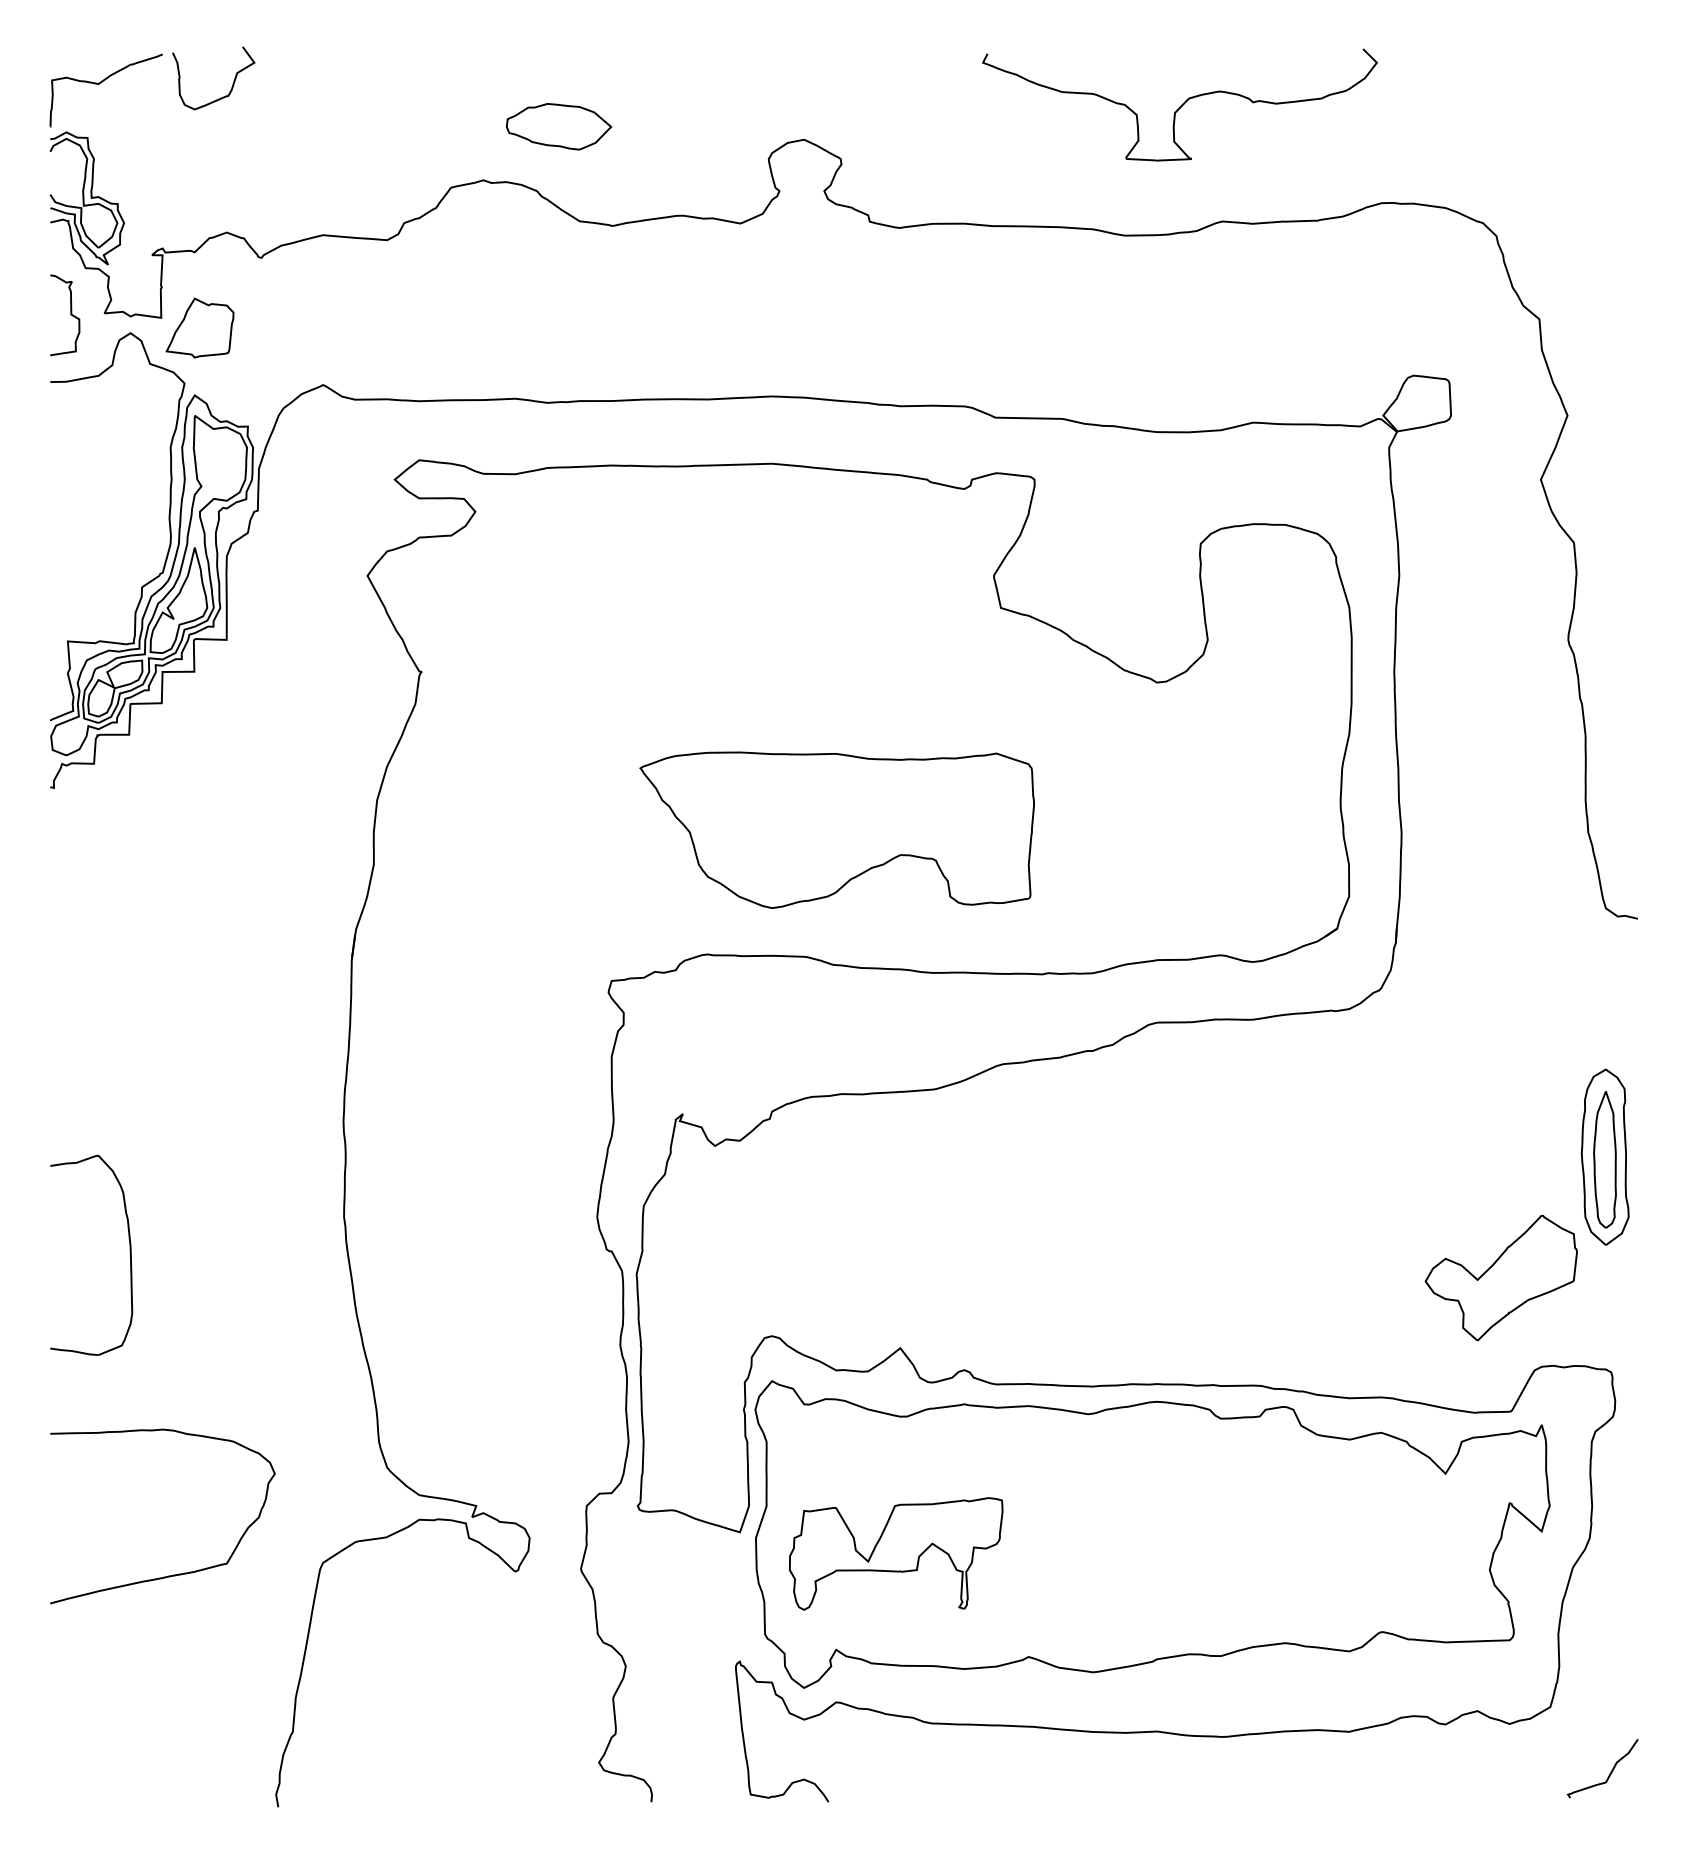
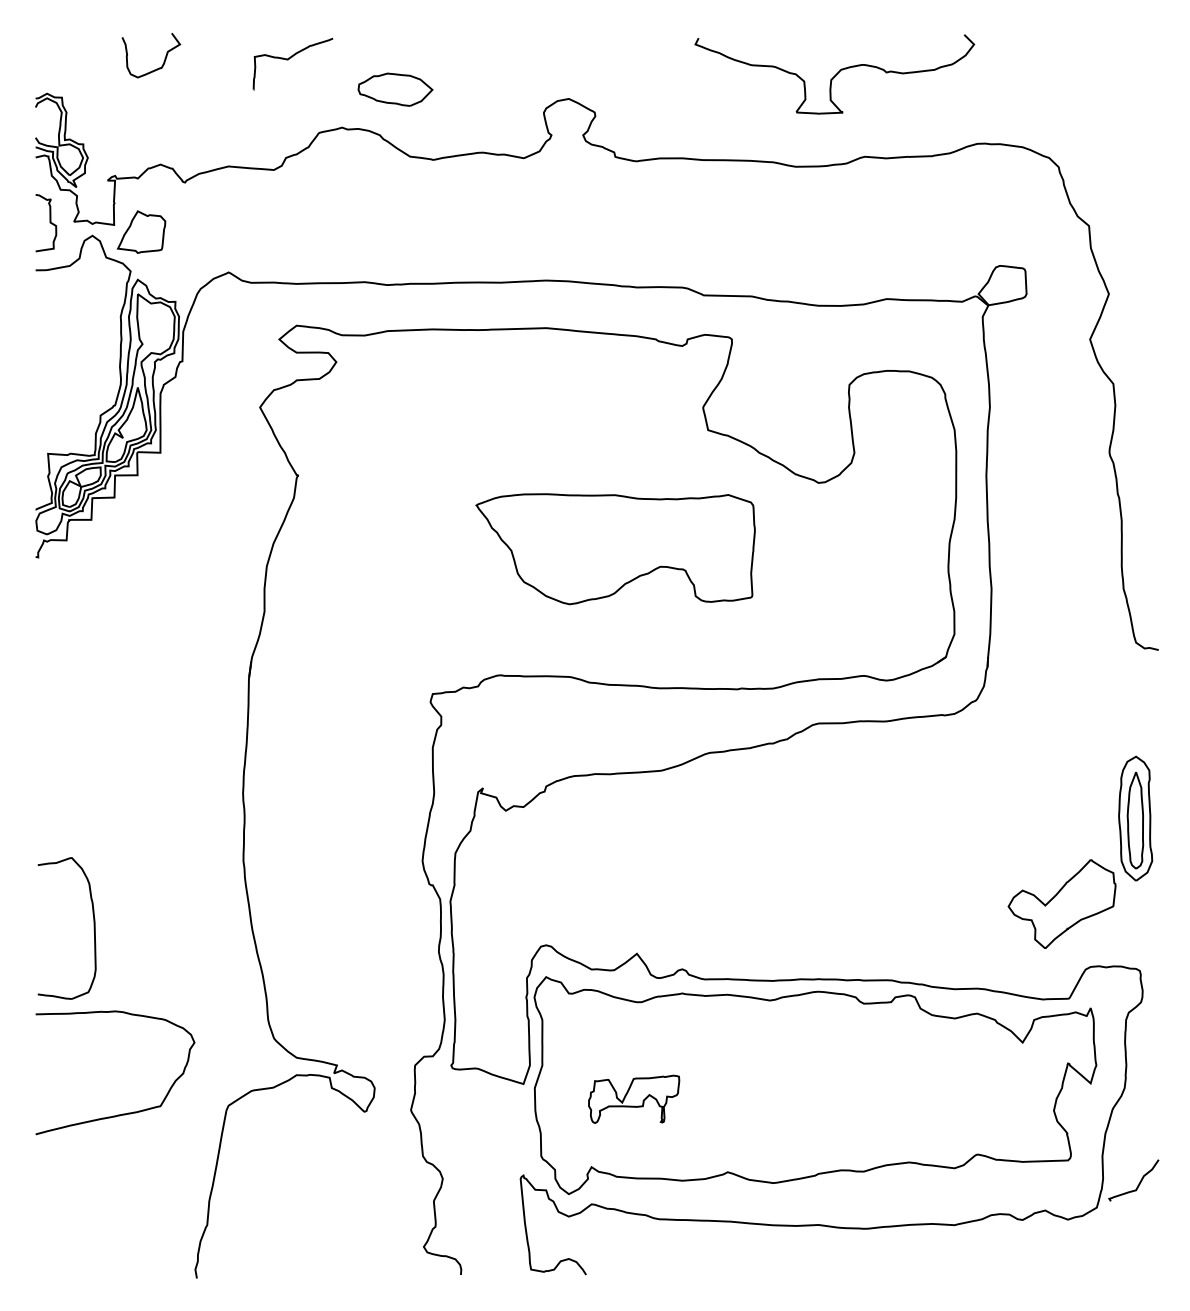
curve: (101, 83) -> (289, 59), moved
part: (836, 829) -> (615, 548), moved
part: (129, 1253) -> (93, 927), moved
part: (896, 1553) -> (634, 1099), size x0.6
curve: (1610, 1771) -> (1139, 1182), moved

